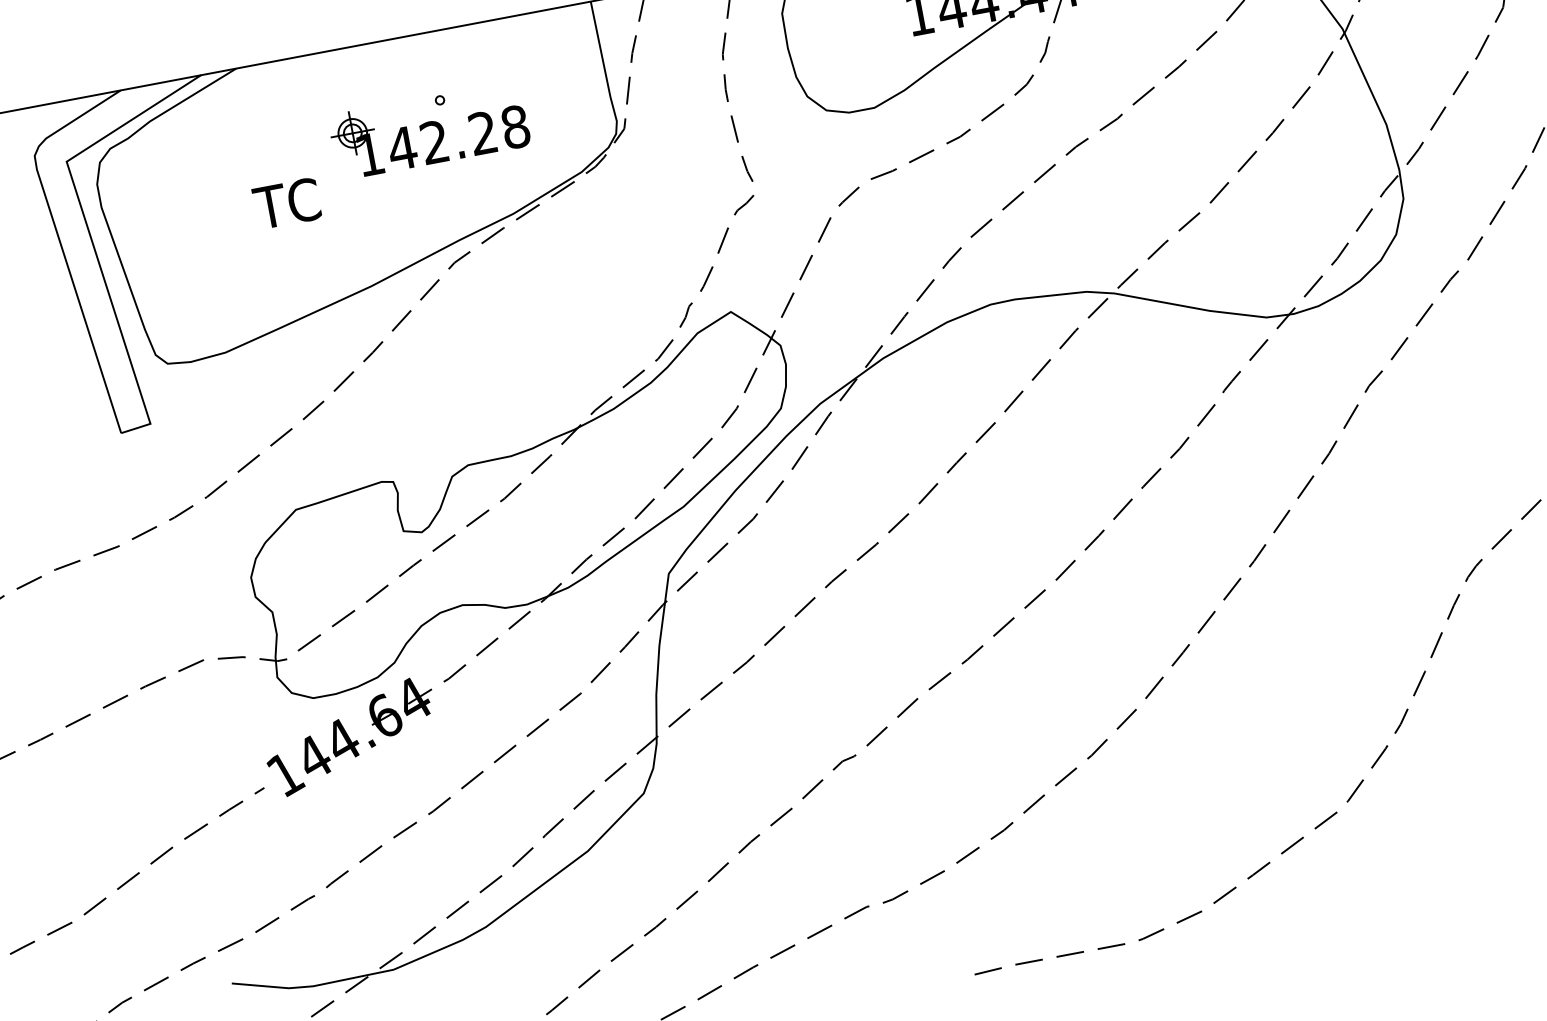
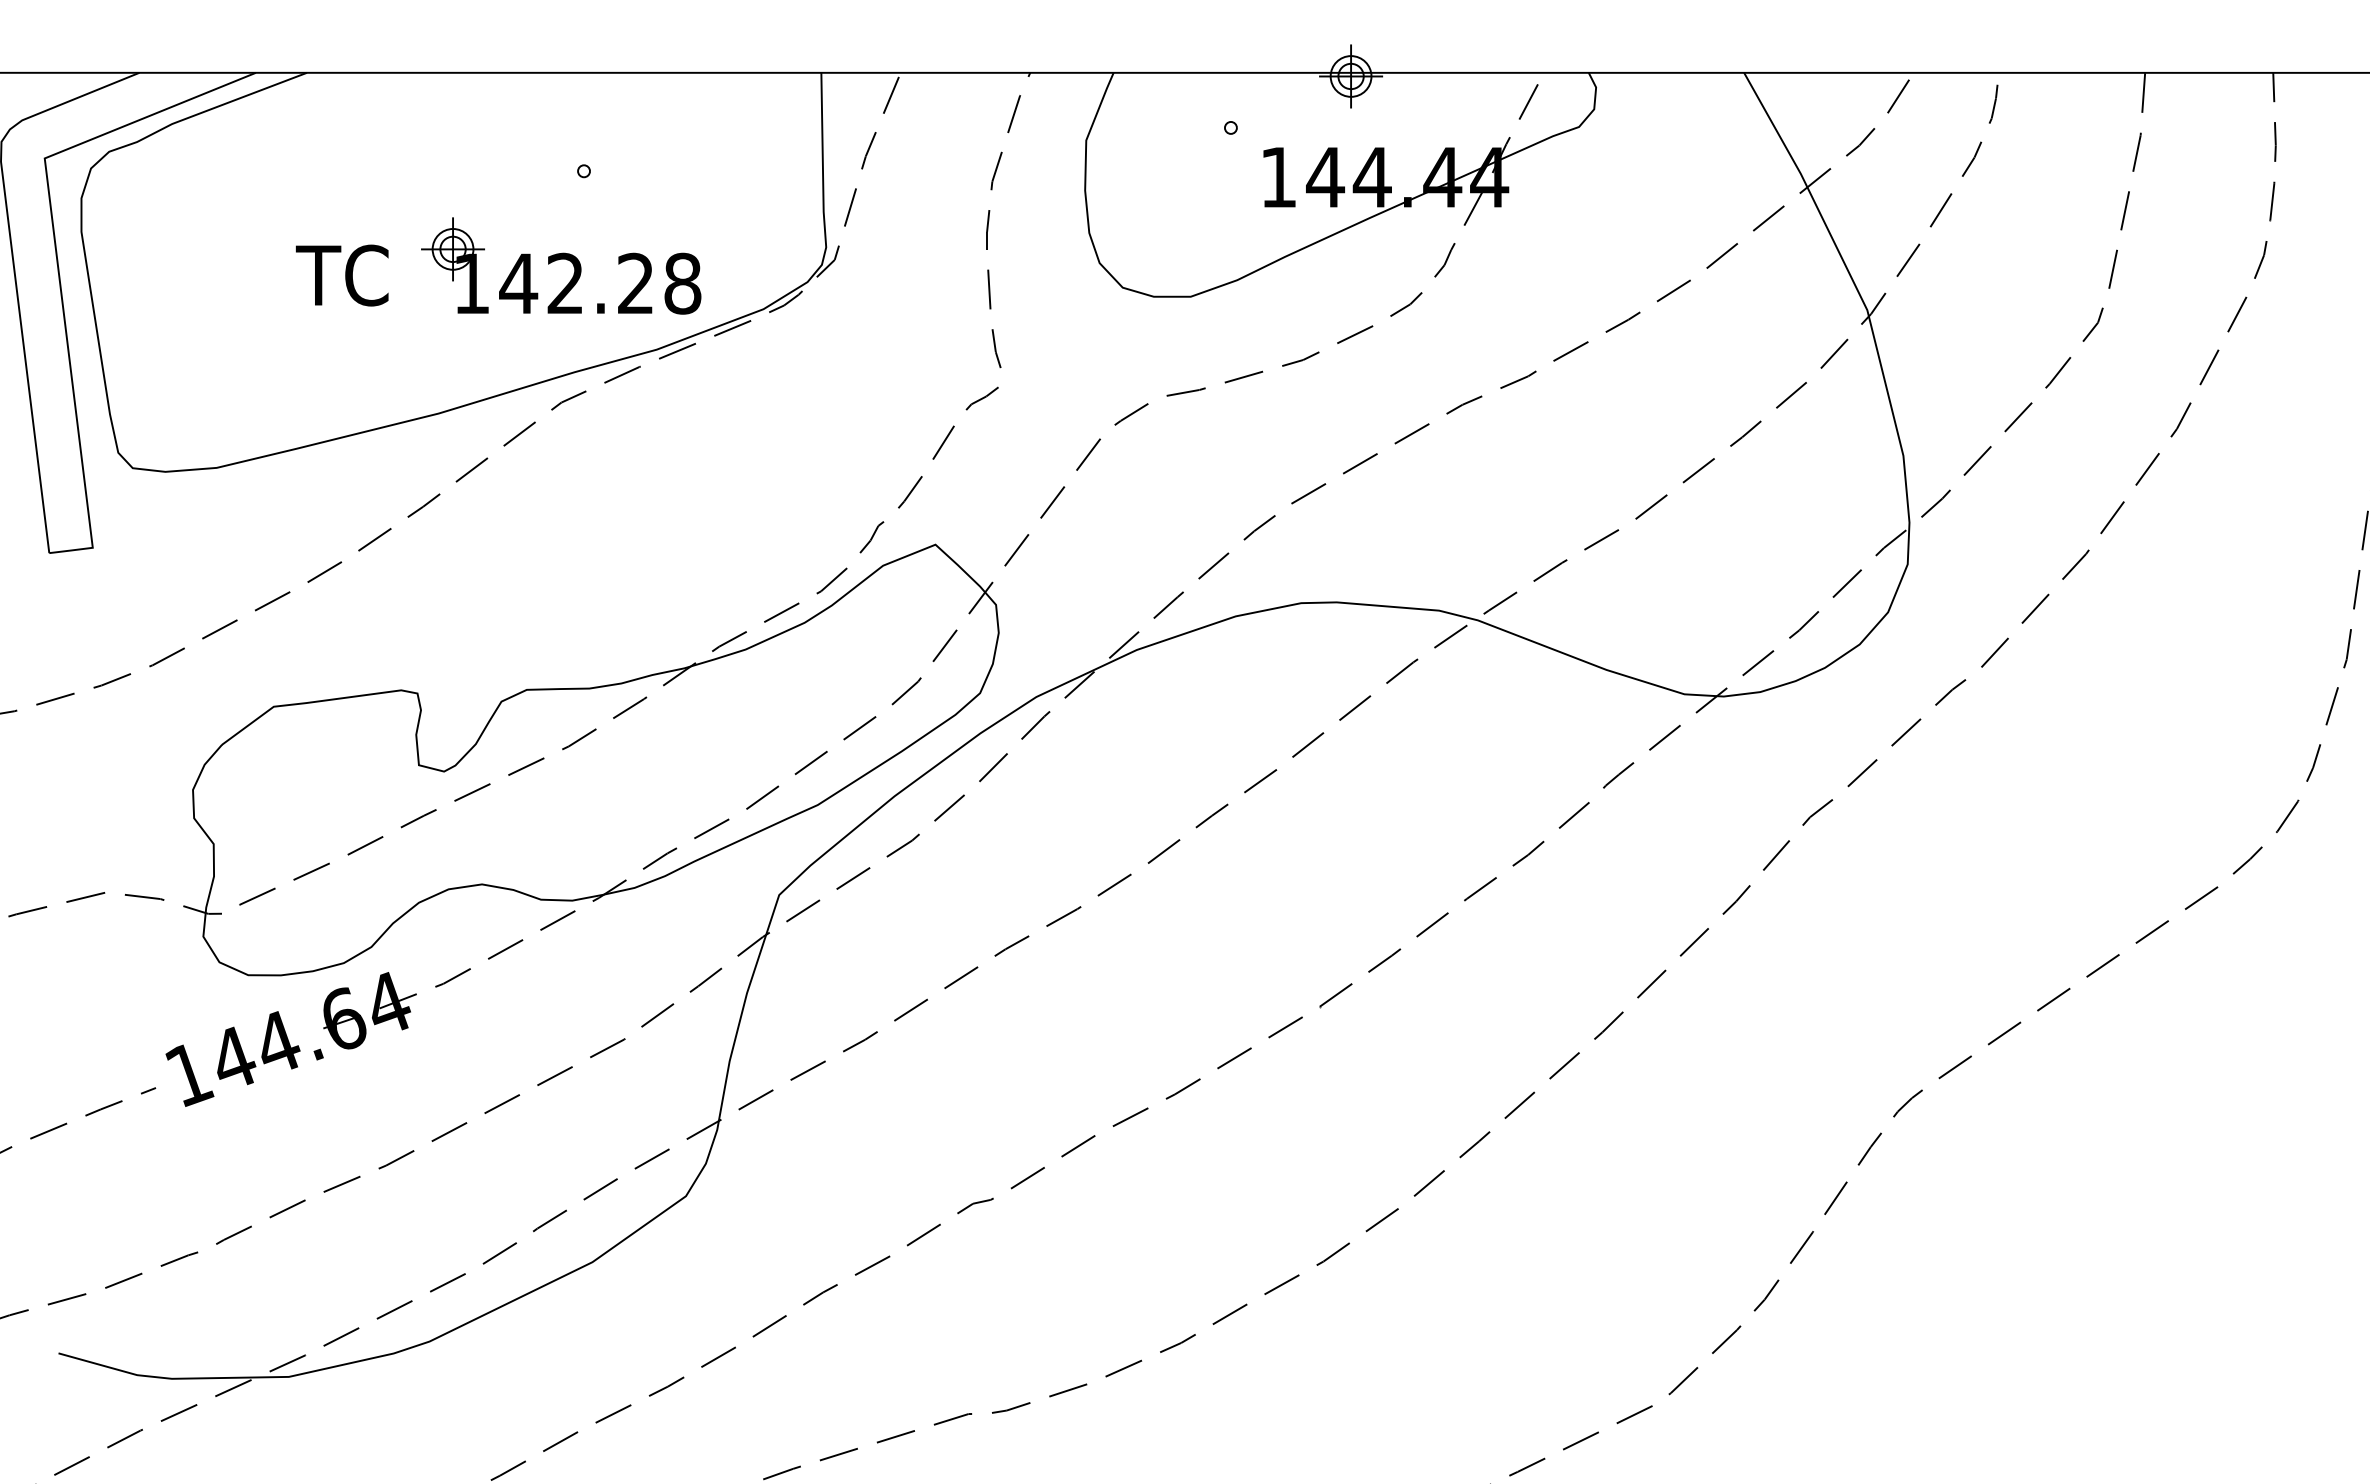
part: (429, 130) -> (561, 265), moved

